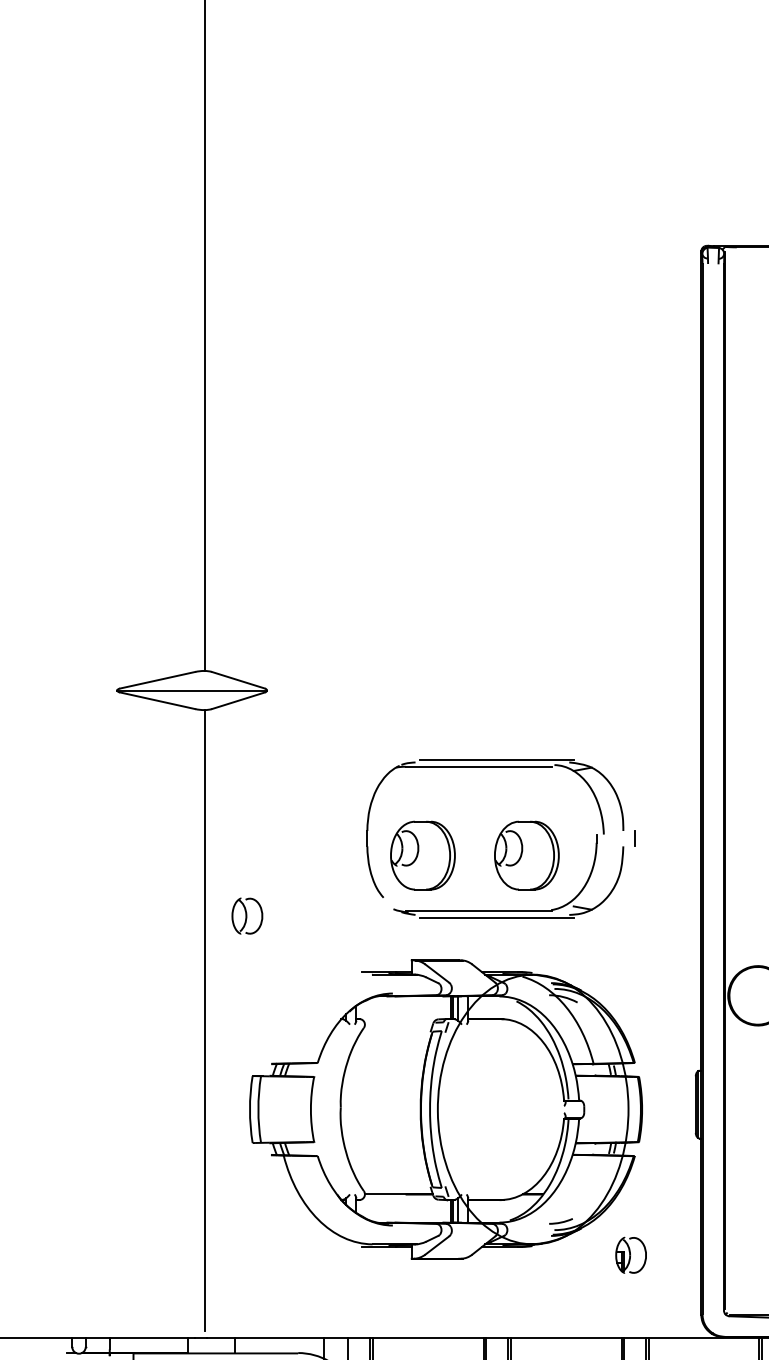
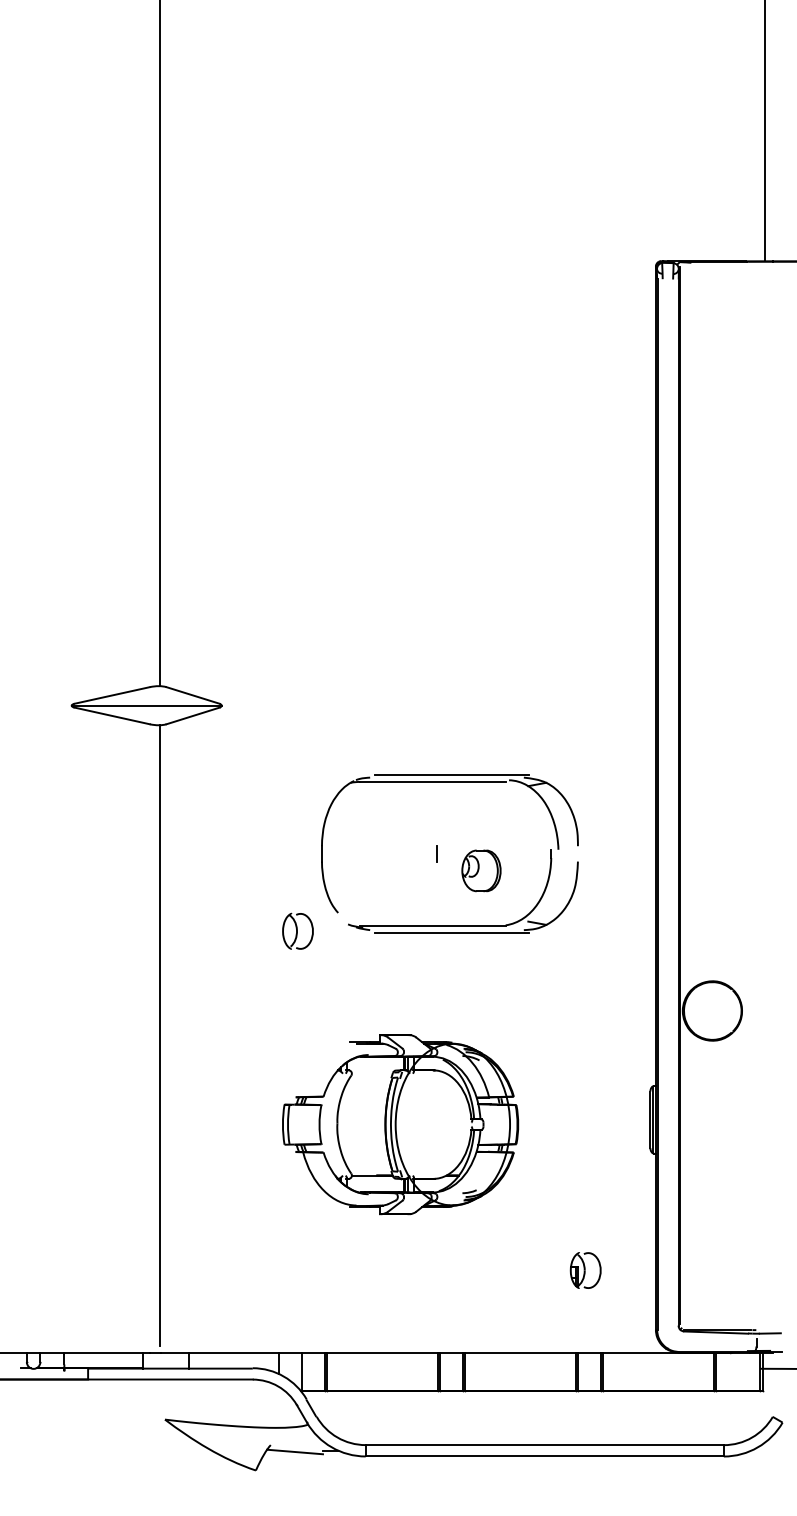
line: (633, 838) -> (436, 853), moved
part: (422, 855) -> (377, 870), removed
part: (526, 855) -> (481, 870), size x0.6
part: (246, 915) -> (297, 930), moved
part: (445, 1109) -> (400, 1124), size x0.6

